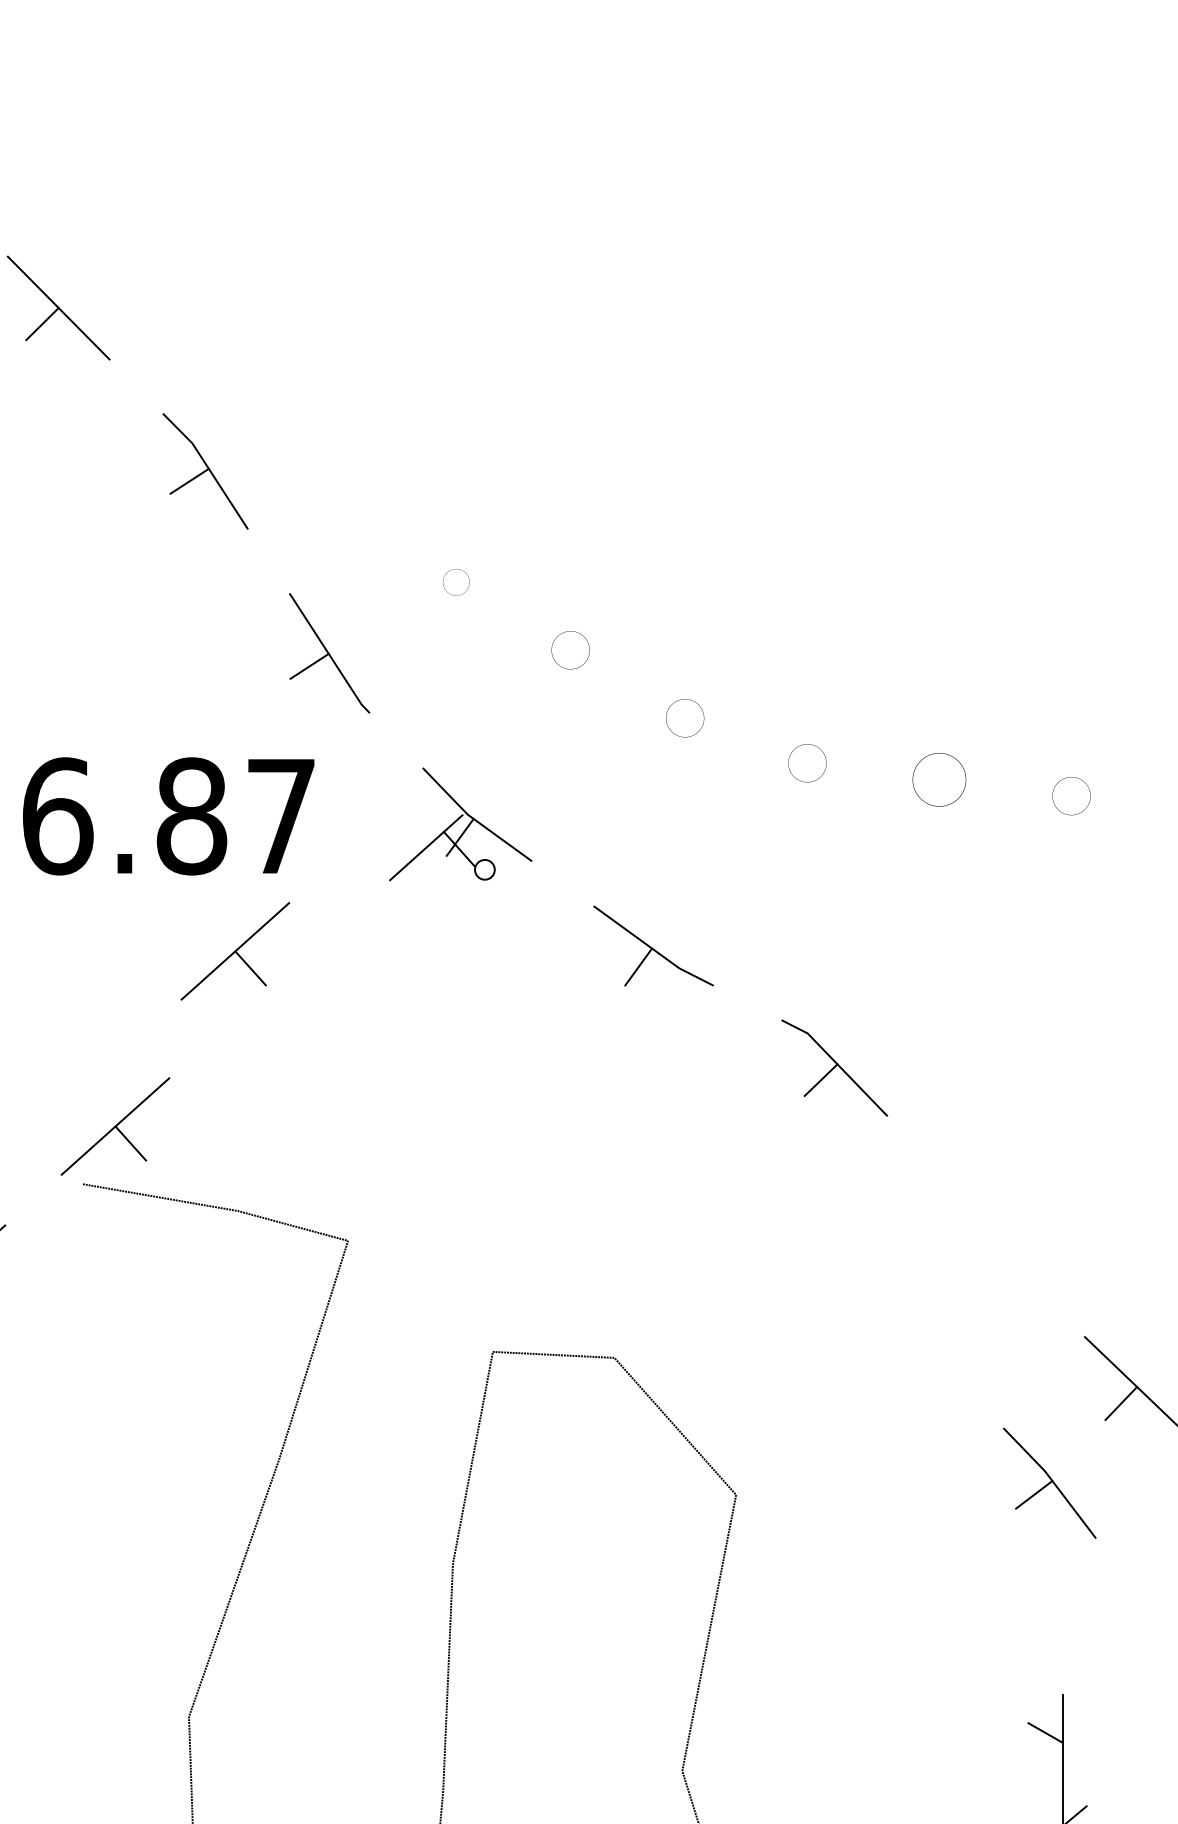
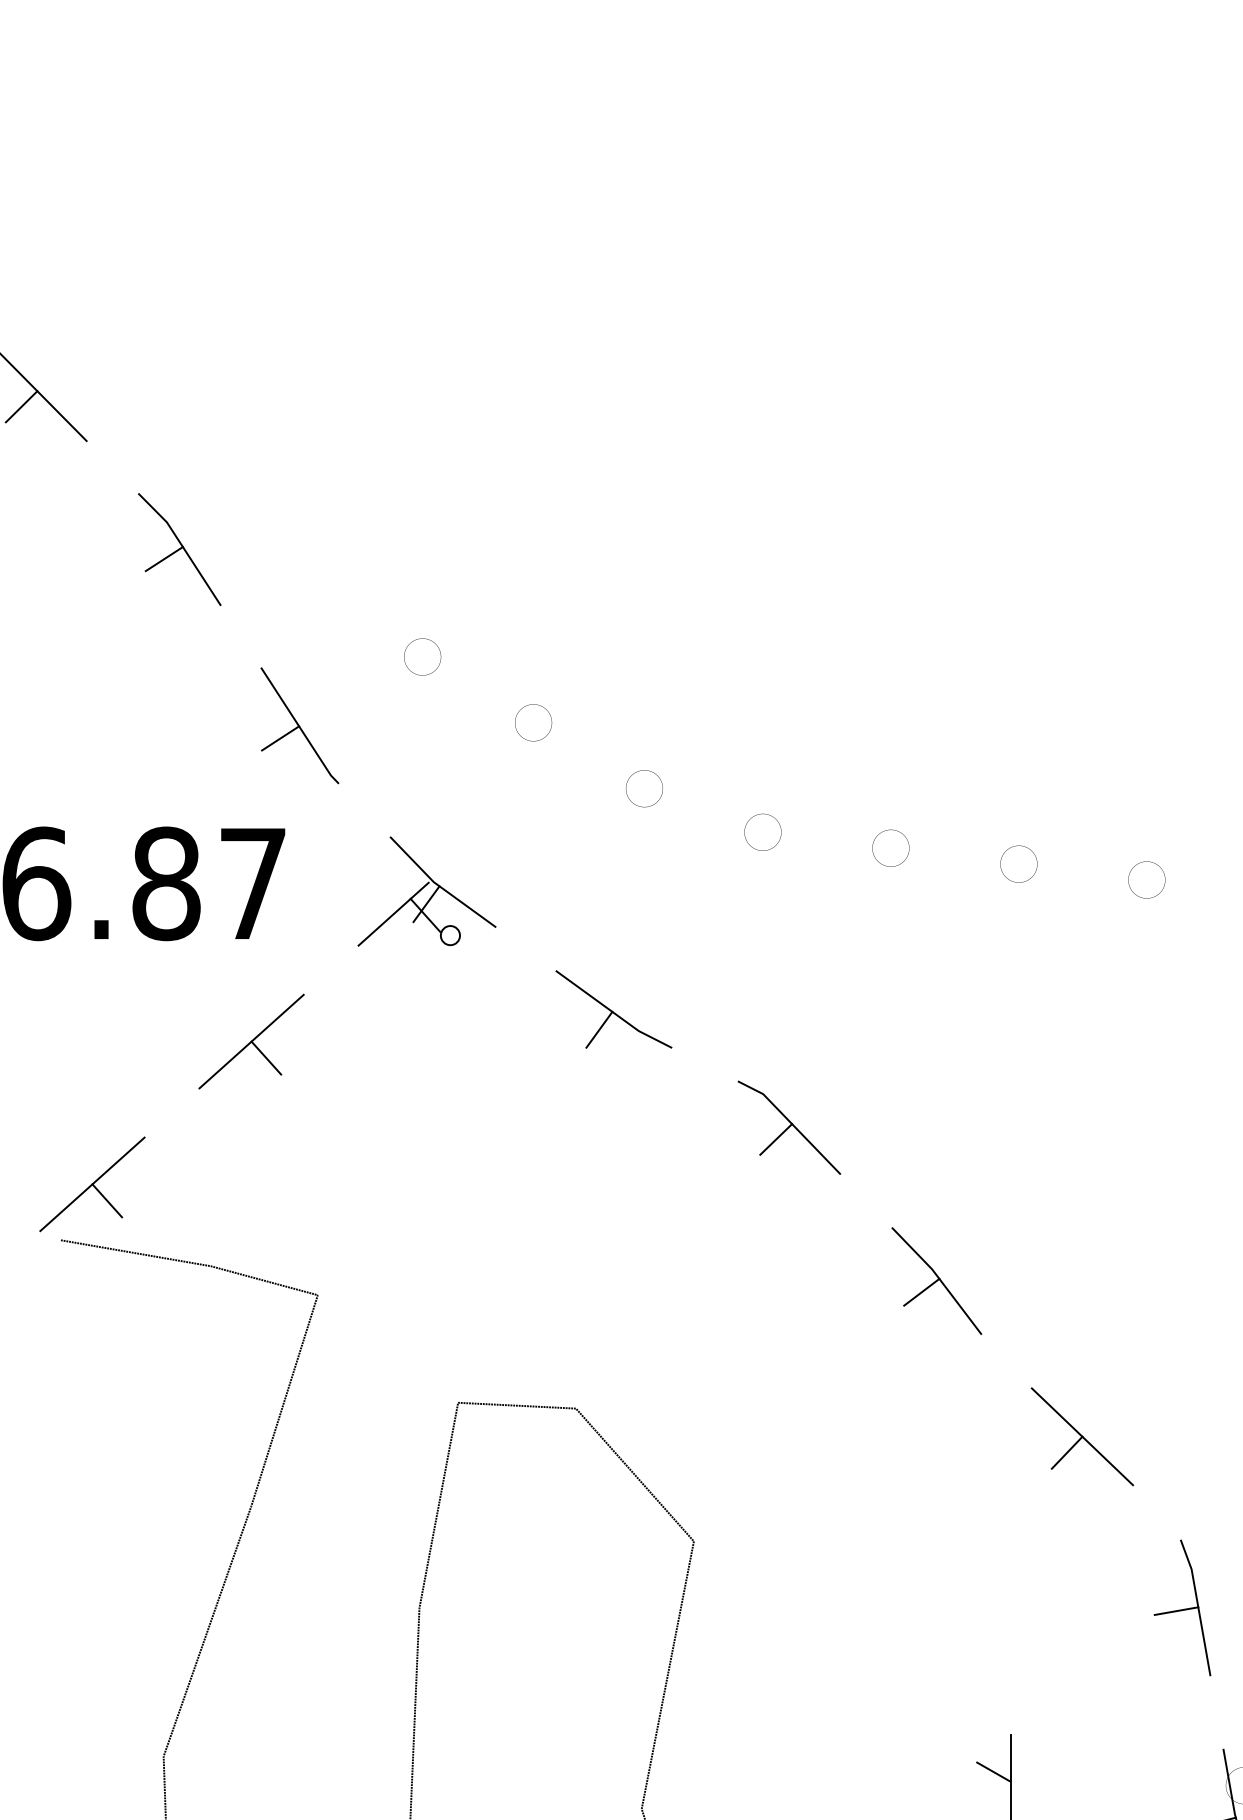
part: (456, 581) -> (422, 656), size x1.43
part: (939, 778) -> (890, 847), size x0.71
part: (235, 951) -> (251, 1041), moved
part: (1049, 1482) -> (936, 1280), moved

